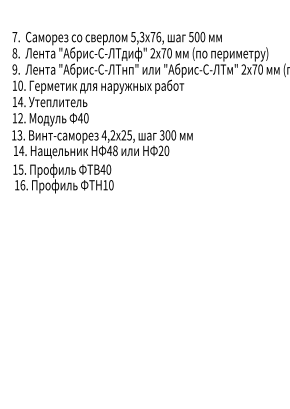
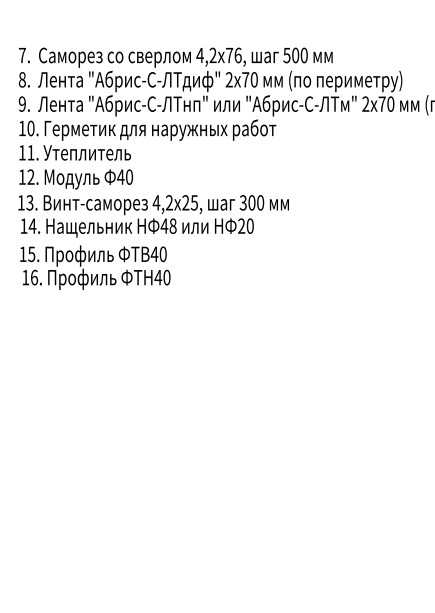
text: (137, 37) -> (206, 56), 5,3 -> 4,2
text: (20, 101) -> (30, 152), 14. -> 11.
text: (105, 185) -> (158, 278), 10 -> 40

